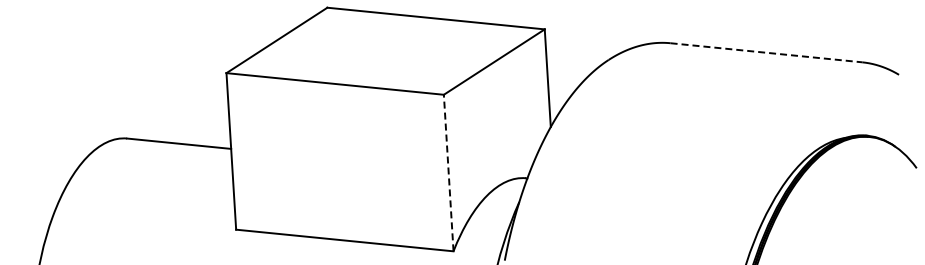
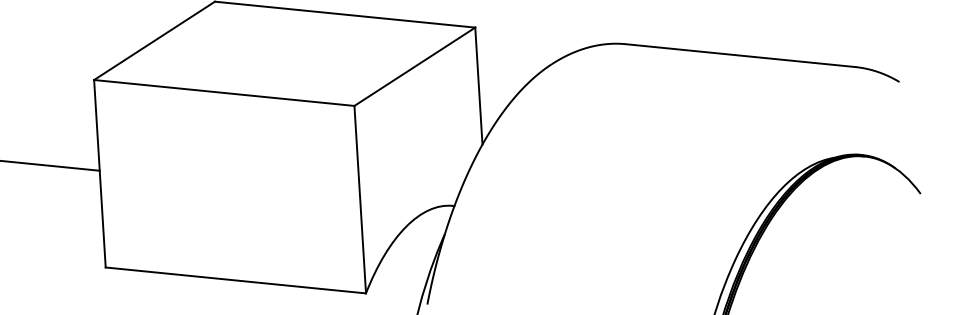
line: (766, 52) -> (740, 55), dashed -> solid
line: (448, 172) -> (359, 199), dashed -> solid

